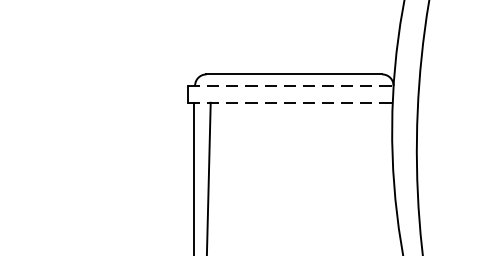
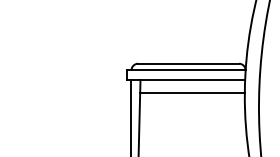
line: (292, 86) -> (187, 70), dashed -> solid
line: (290, 103) -> (186, 80), dashed -> solid
line: (301, 126) -> (192, 93), added

